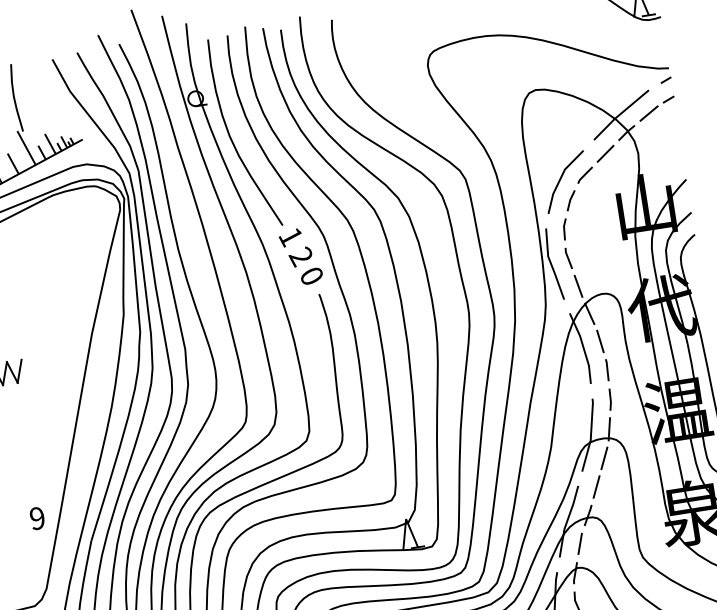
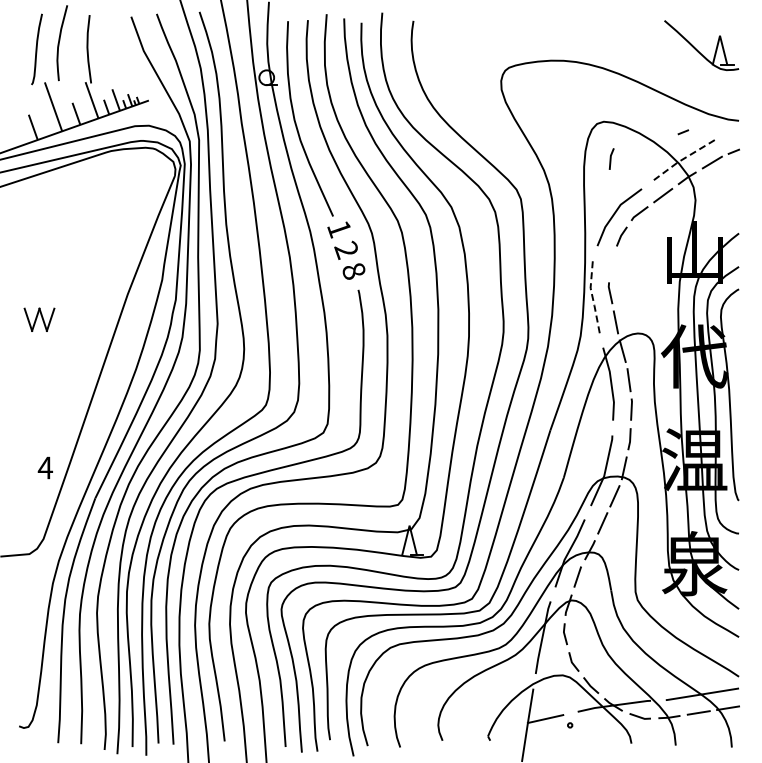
line: (666, 80) -> (683, 132), moved
line: (620, 113) -> (684, 158), solid -> dashed
line: (565, 228) -> (611, 158), moved
line: (551, 264) -> (592, 296), solid -> dashed
text: (311, 276) -> (353, 271), 0 -> 8
text: (37, 518) -> (45, 467), 9 -> 4

